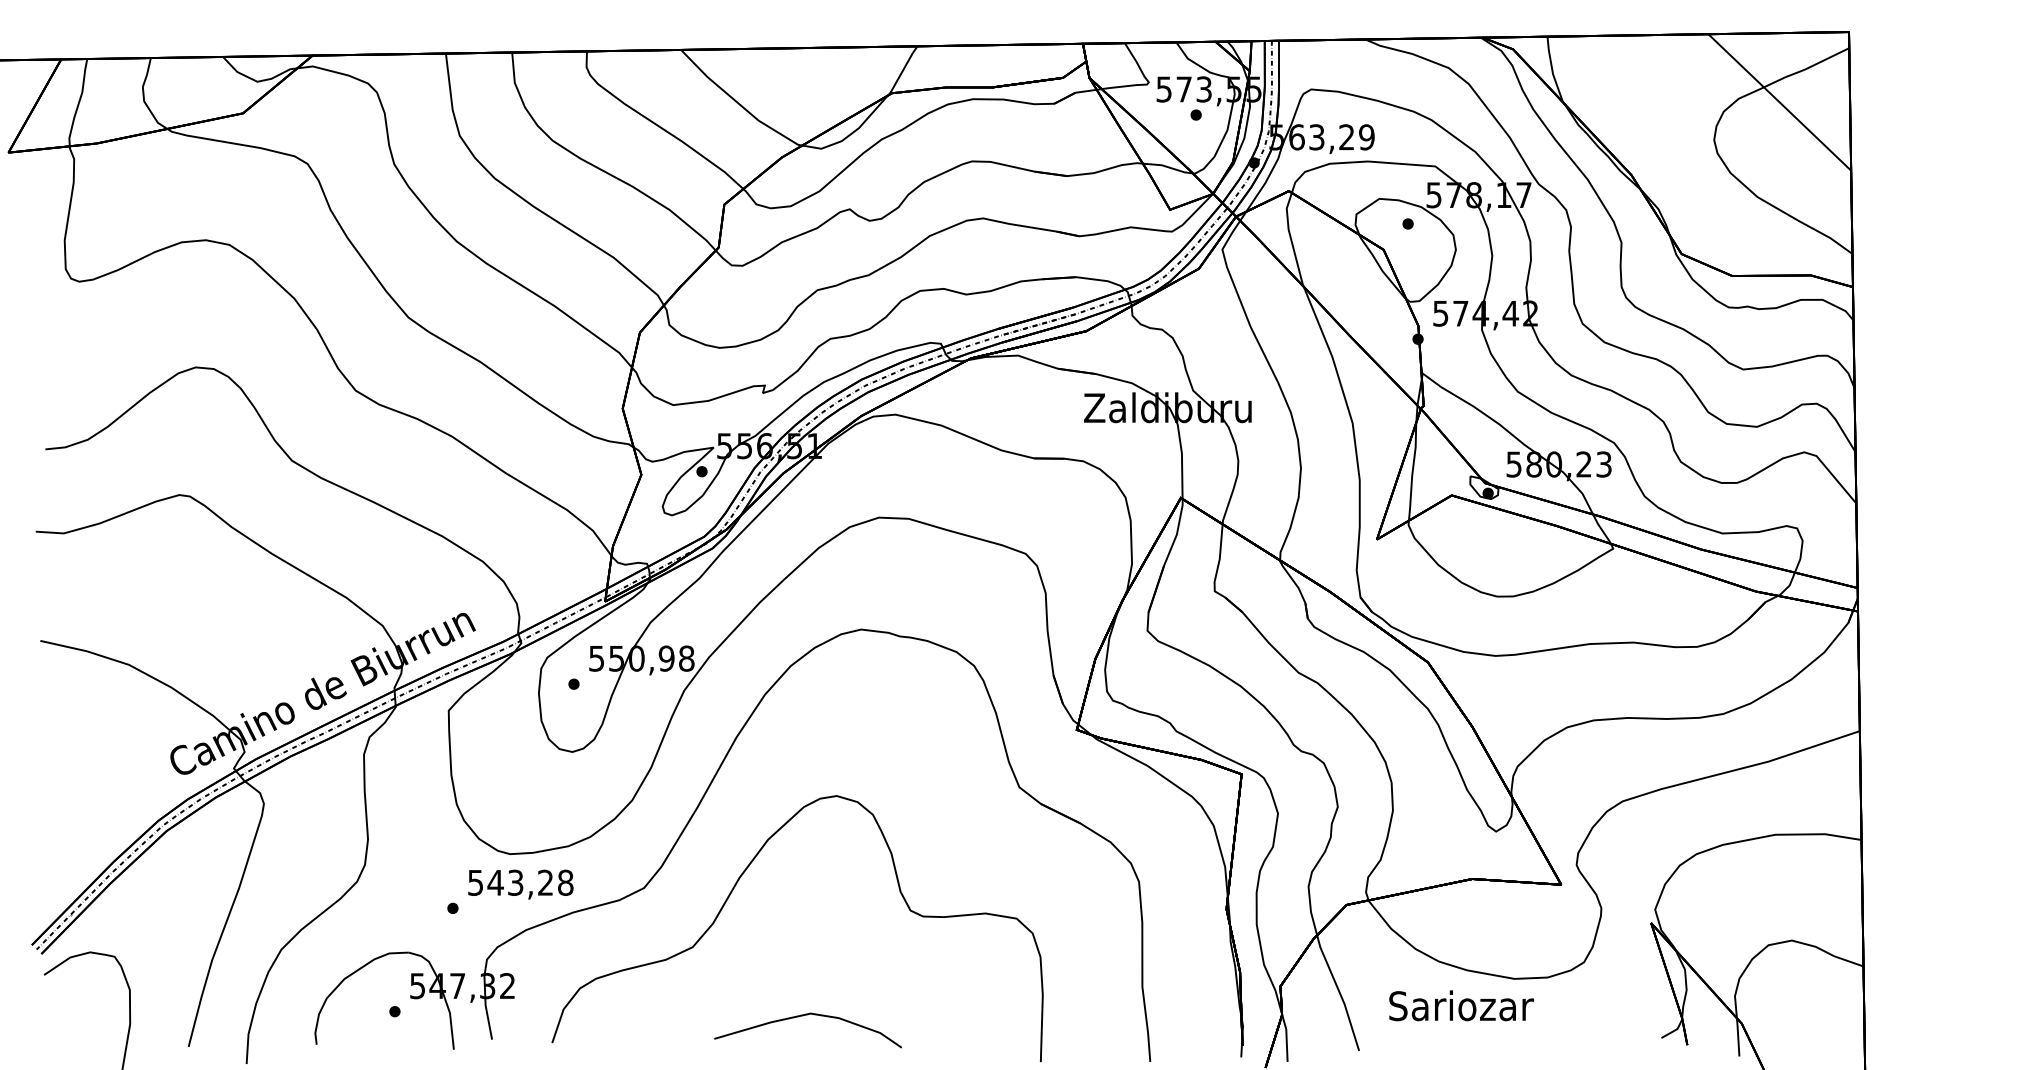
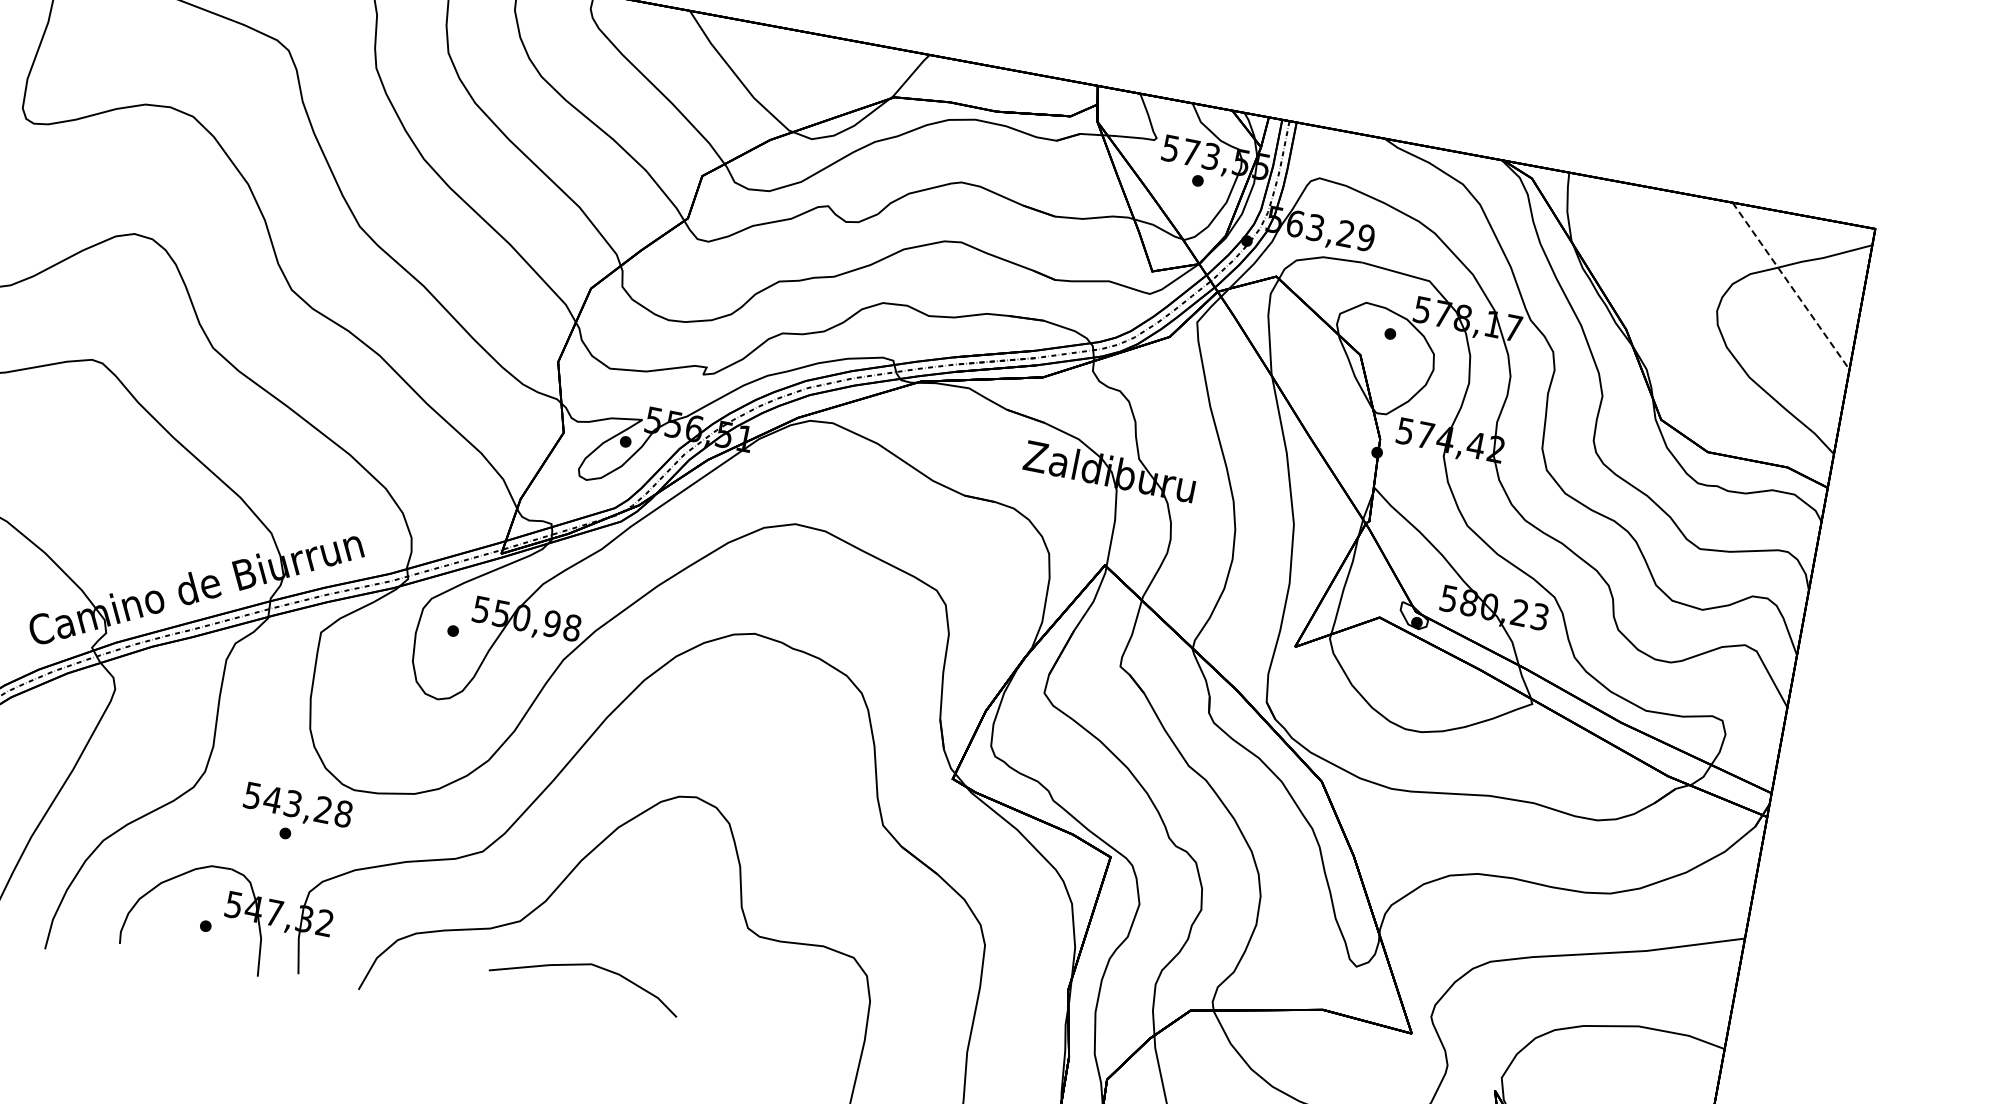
line: (1779, 102) -> (1790, 286), solid -> dashed
text: (520, 884) -> (297, 806), moved
curve: (803, 1016) -> (583, 965), moved

